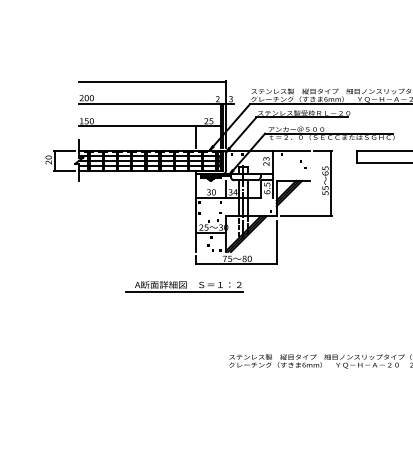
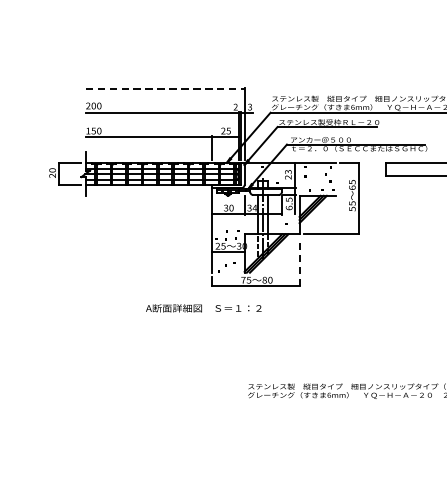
line: (153, 81) -> (166, 88), solid -> dashed
line: (276, 242) -> (299, 262), solid -> dashed
line: (184, 291) -> (199, 315), removed

